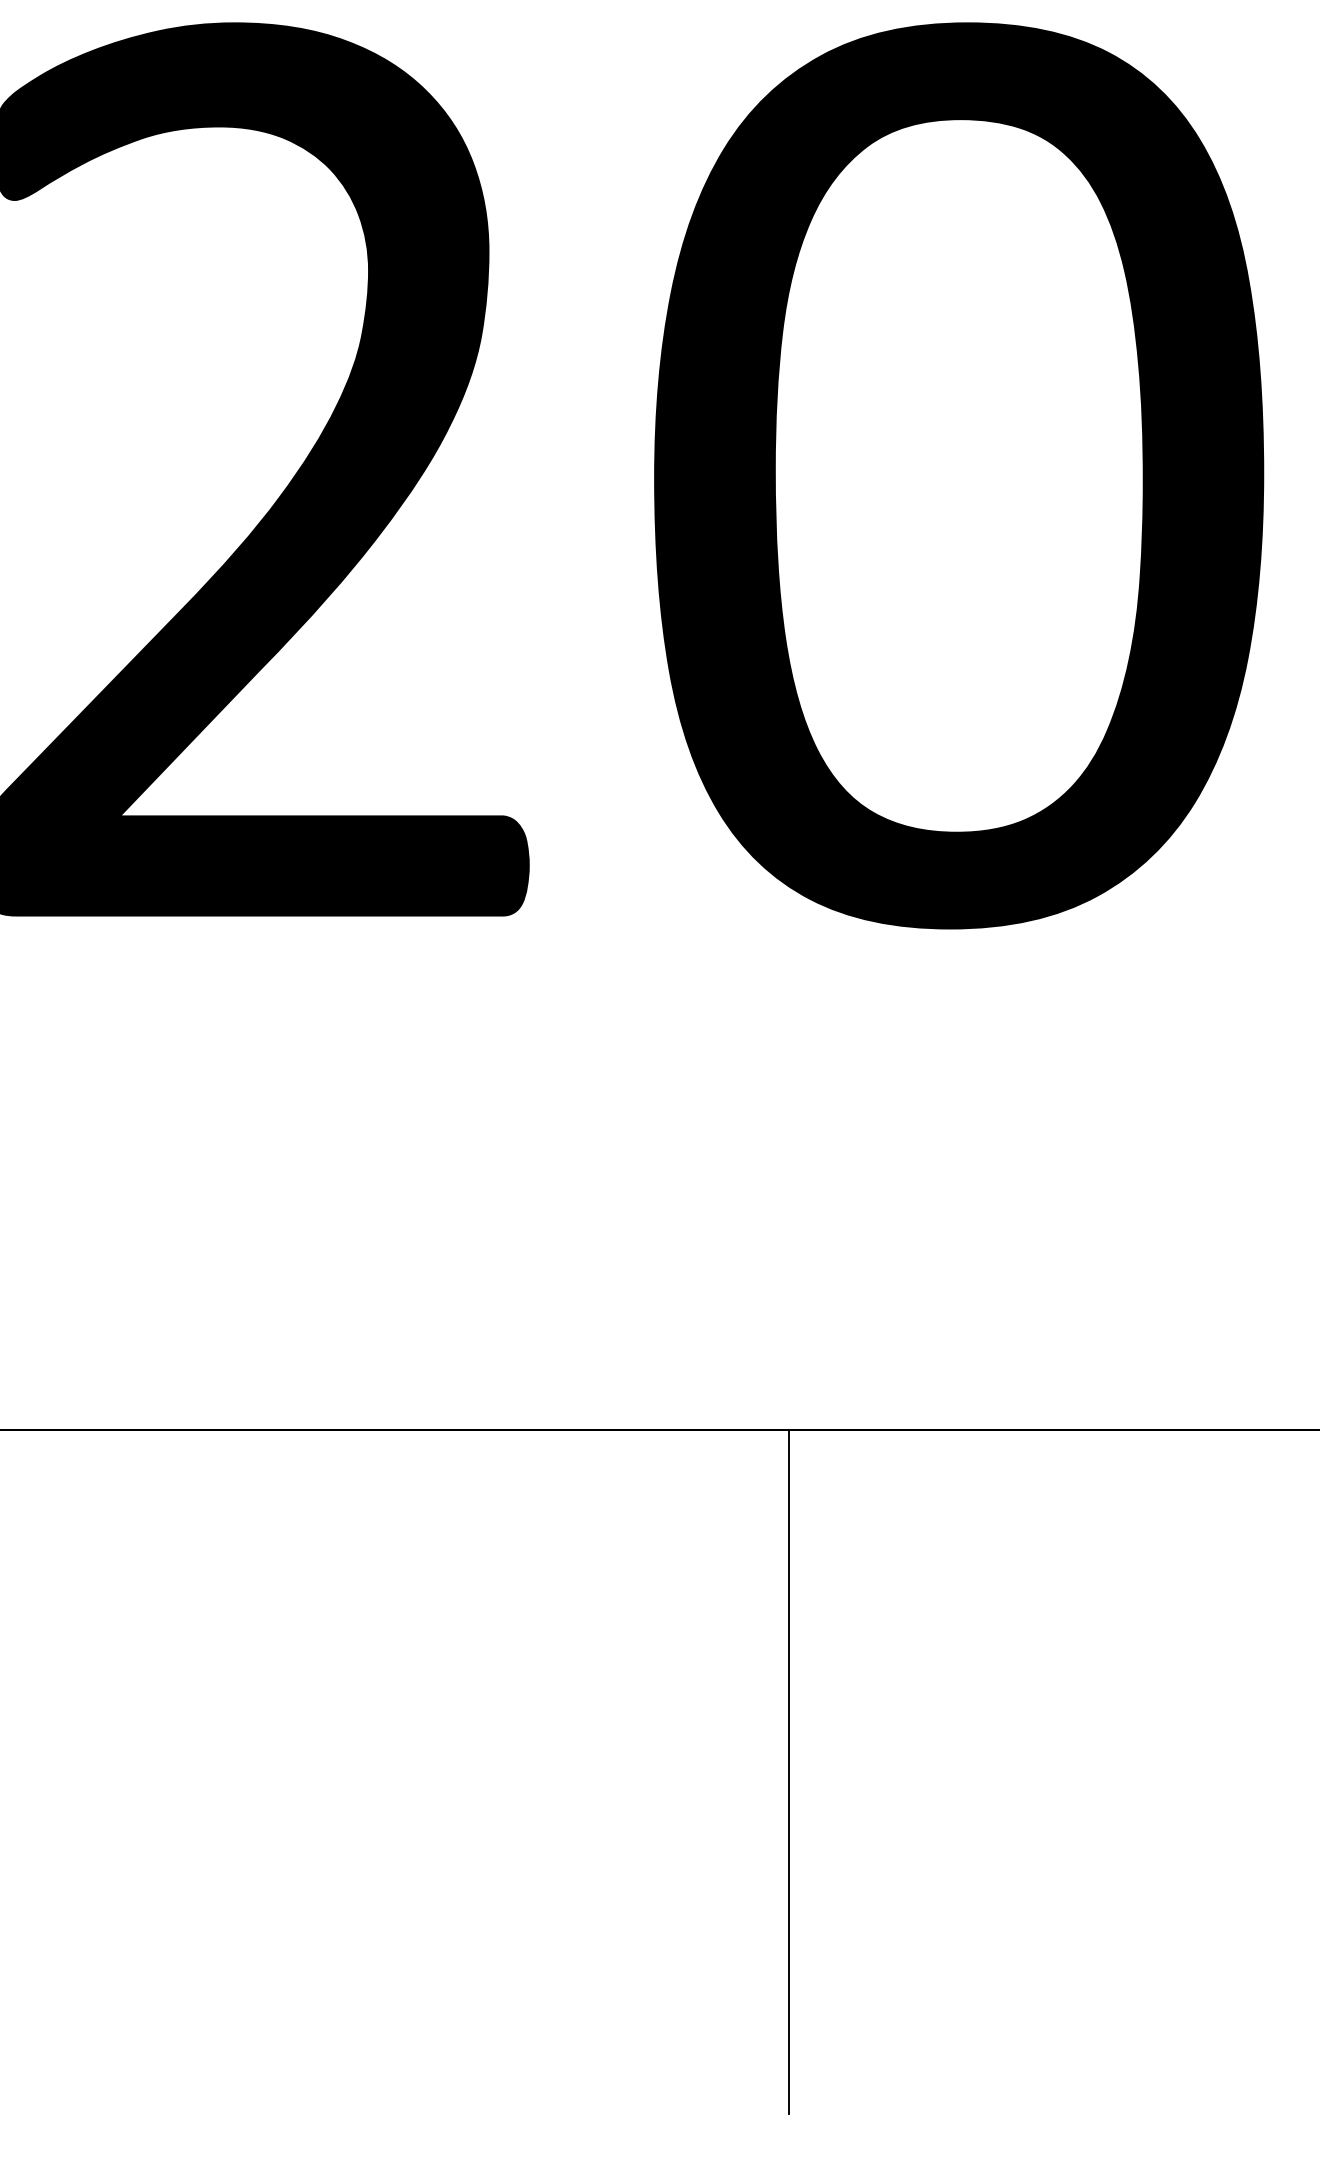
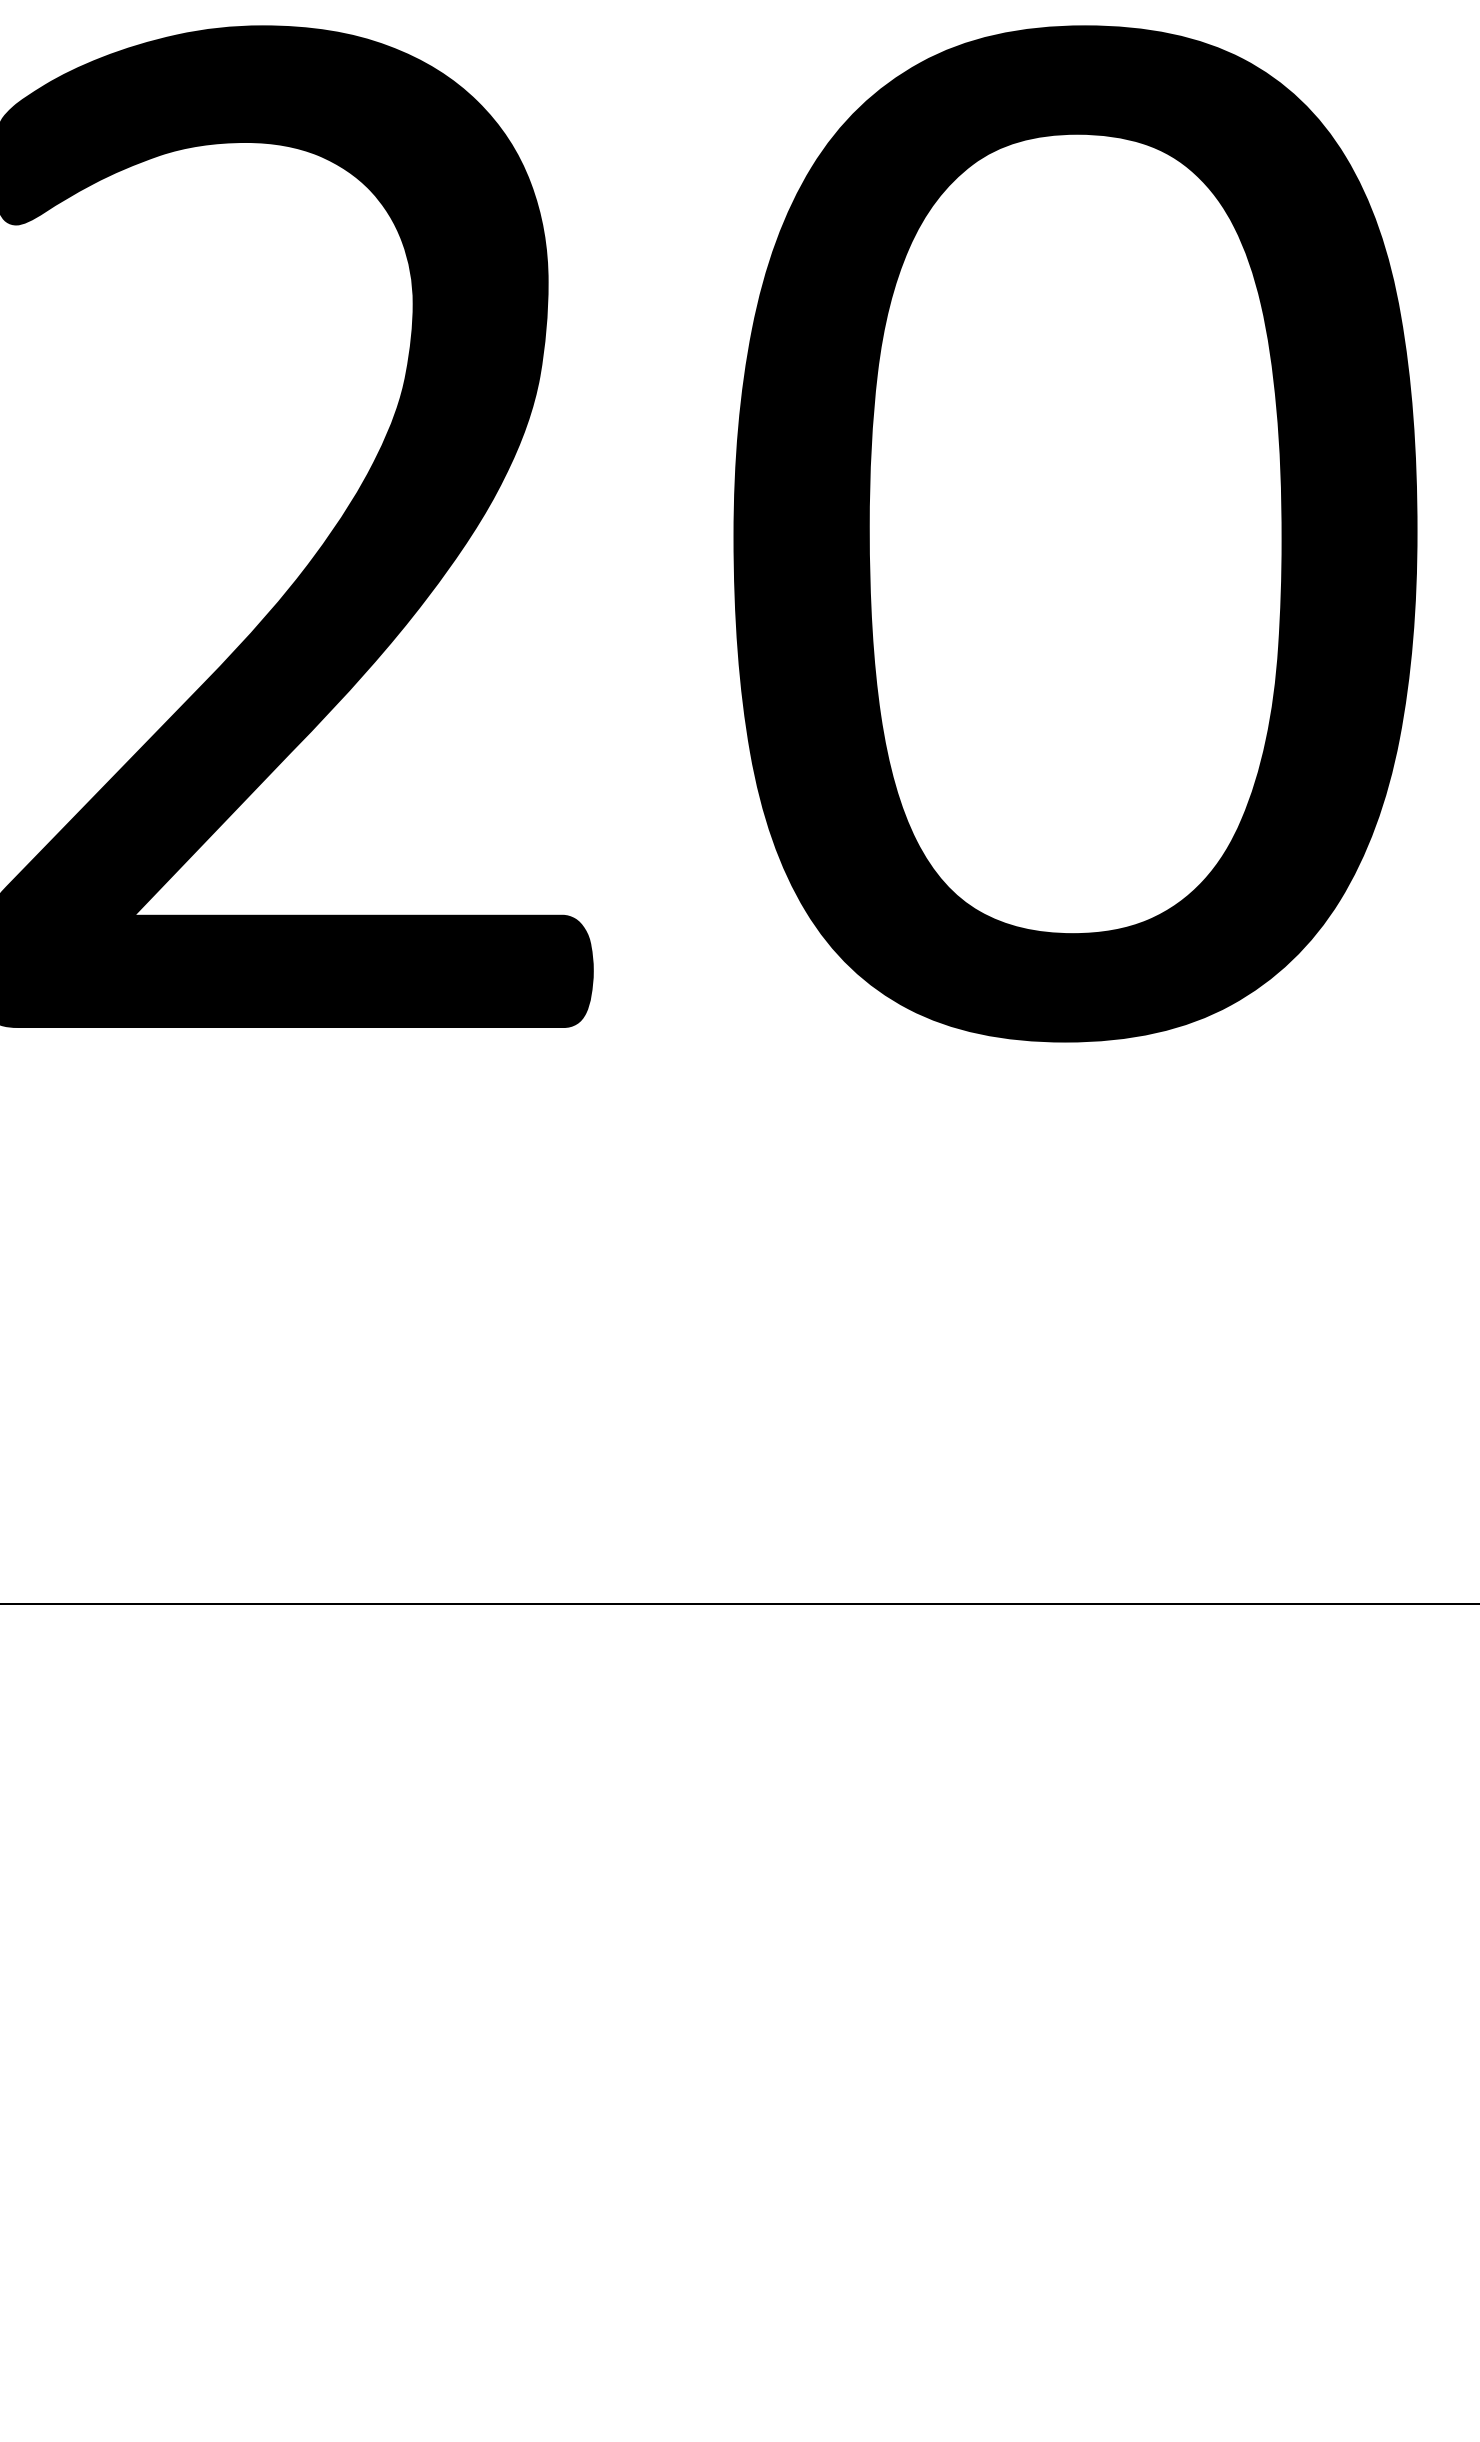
line: (788, 1771) -> (884, 1987), removed

